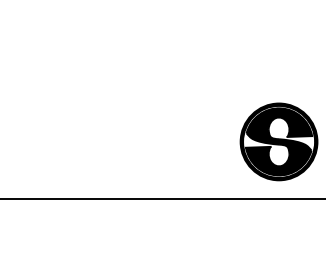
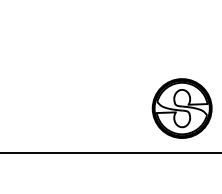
fill: (278, 141) -> (181, 108), removed

